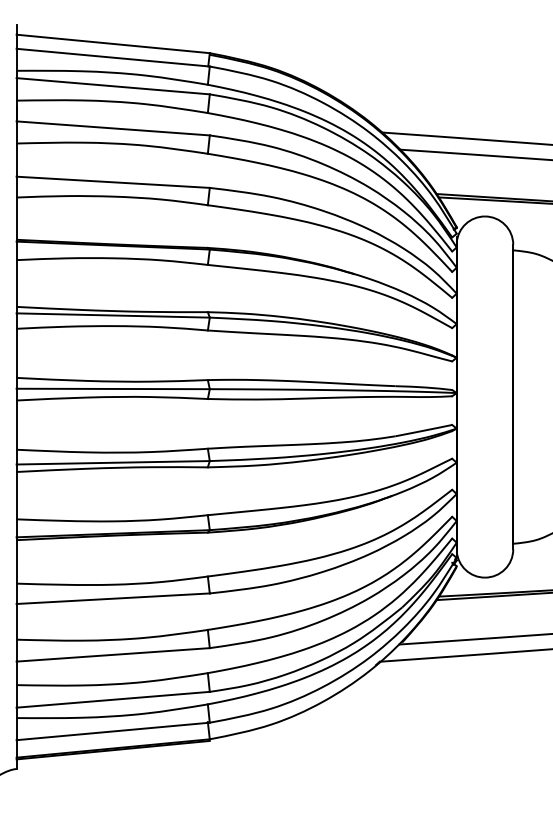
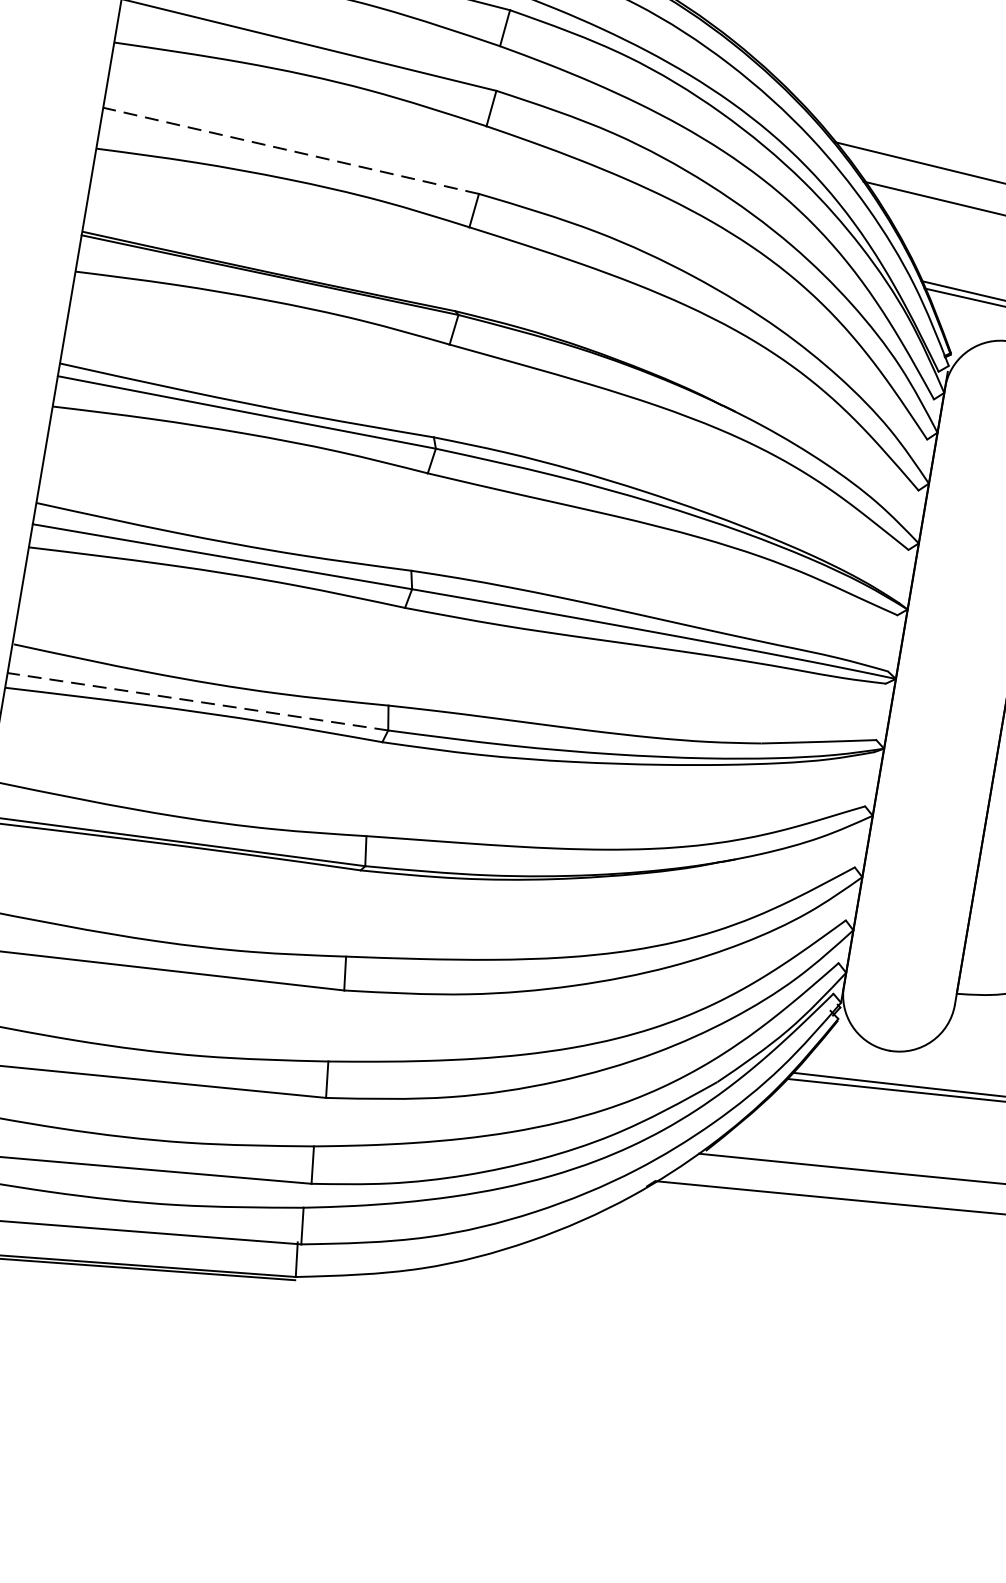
line: (113, 182) -> (291, 151), solid -> dashed
line: (113, 462) -> (198, 701), solid -> dashed

